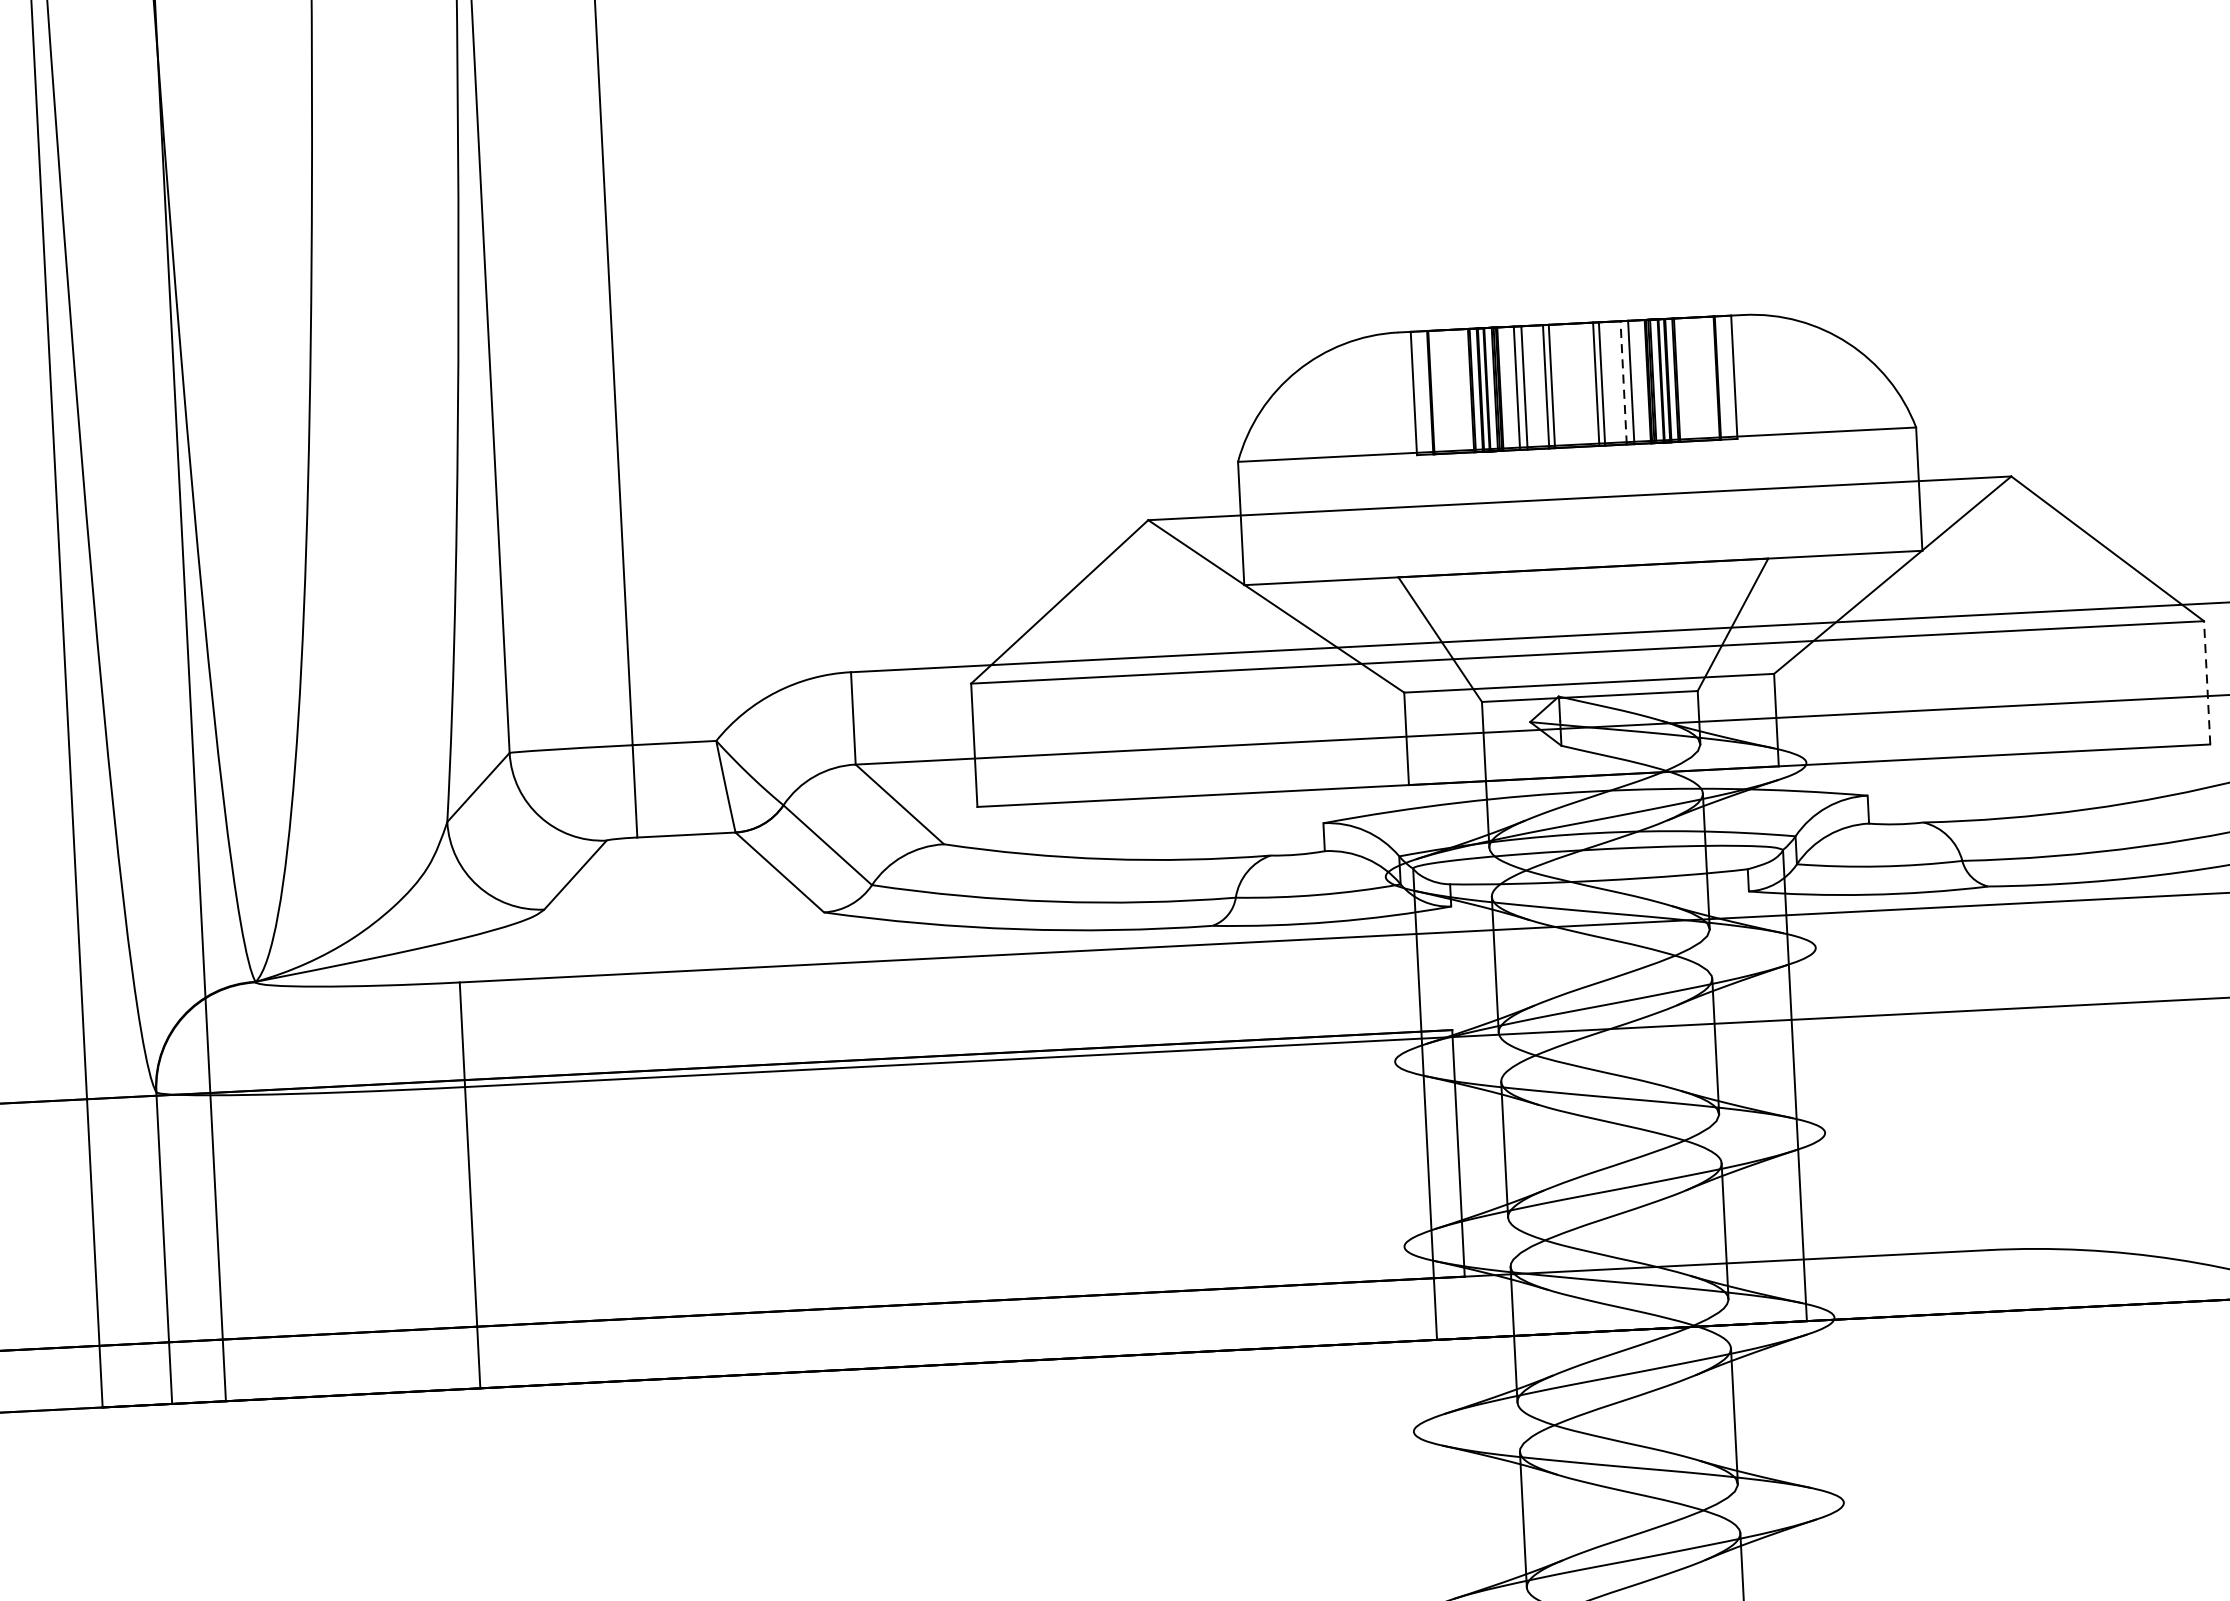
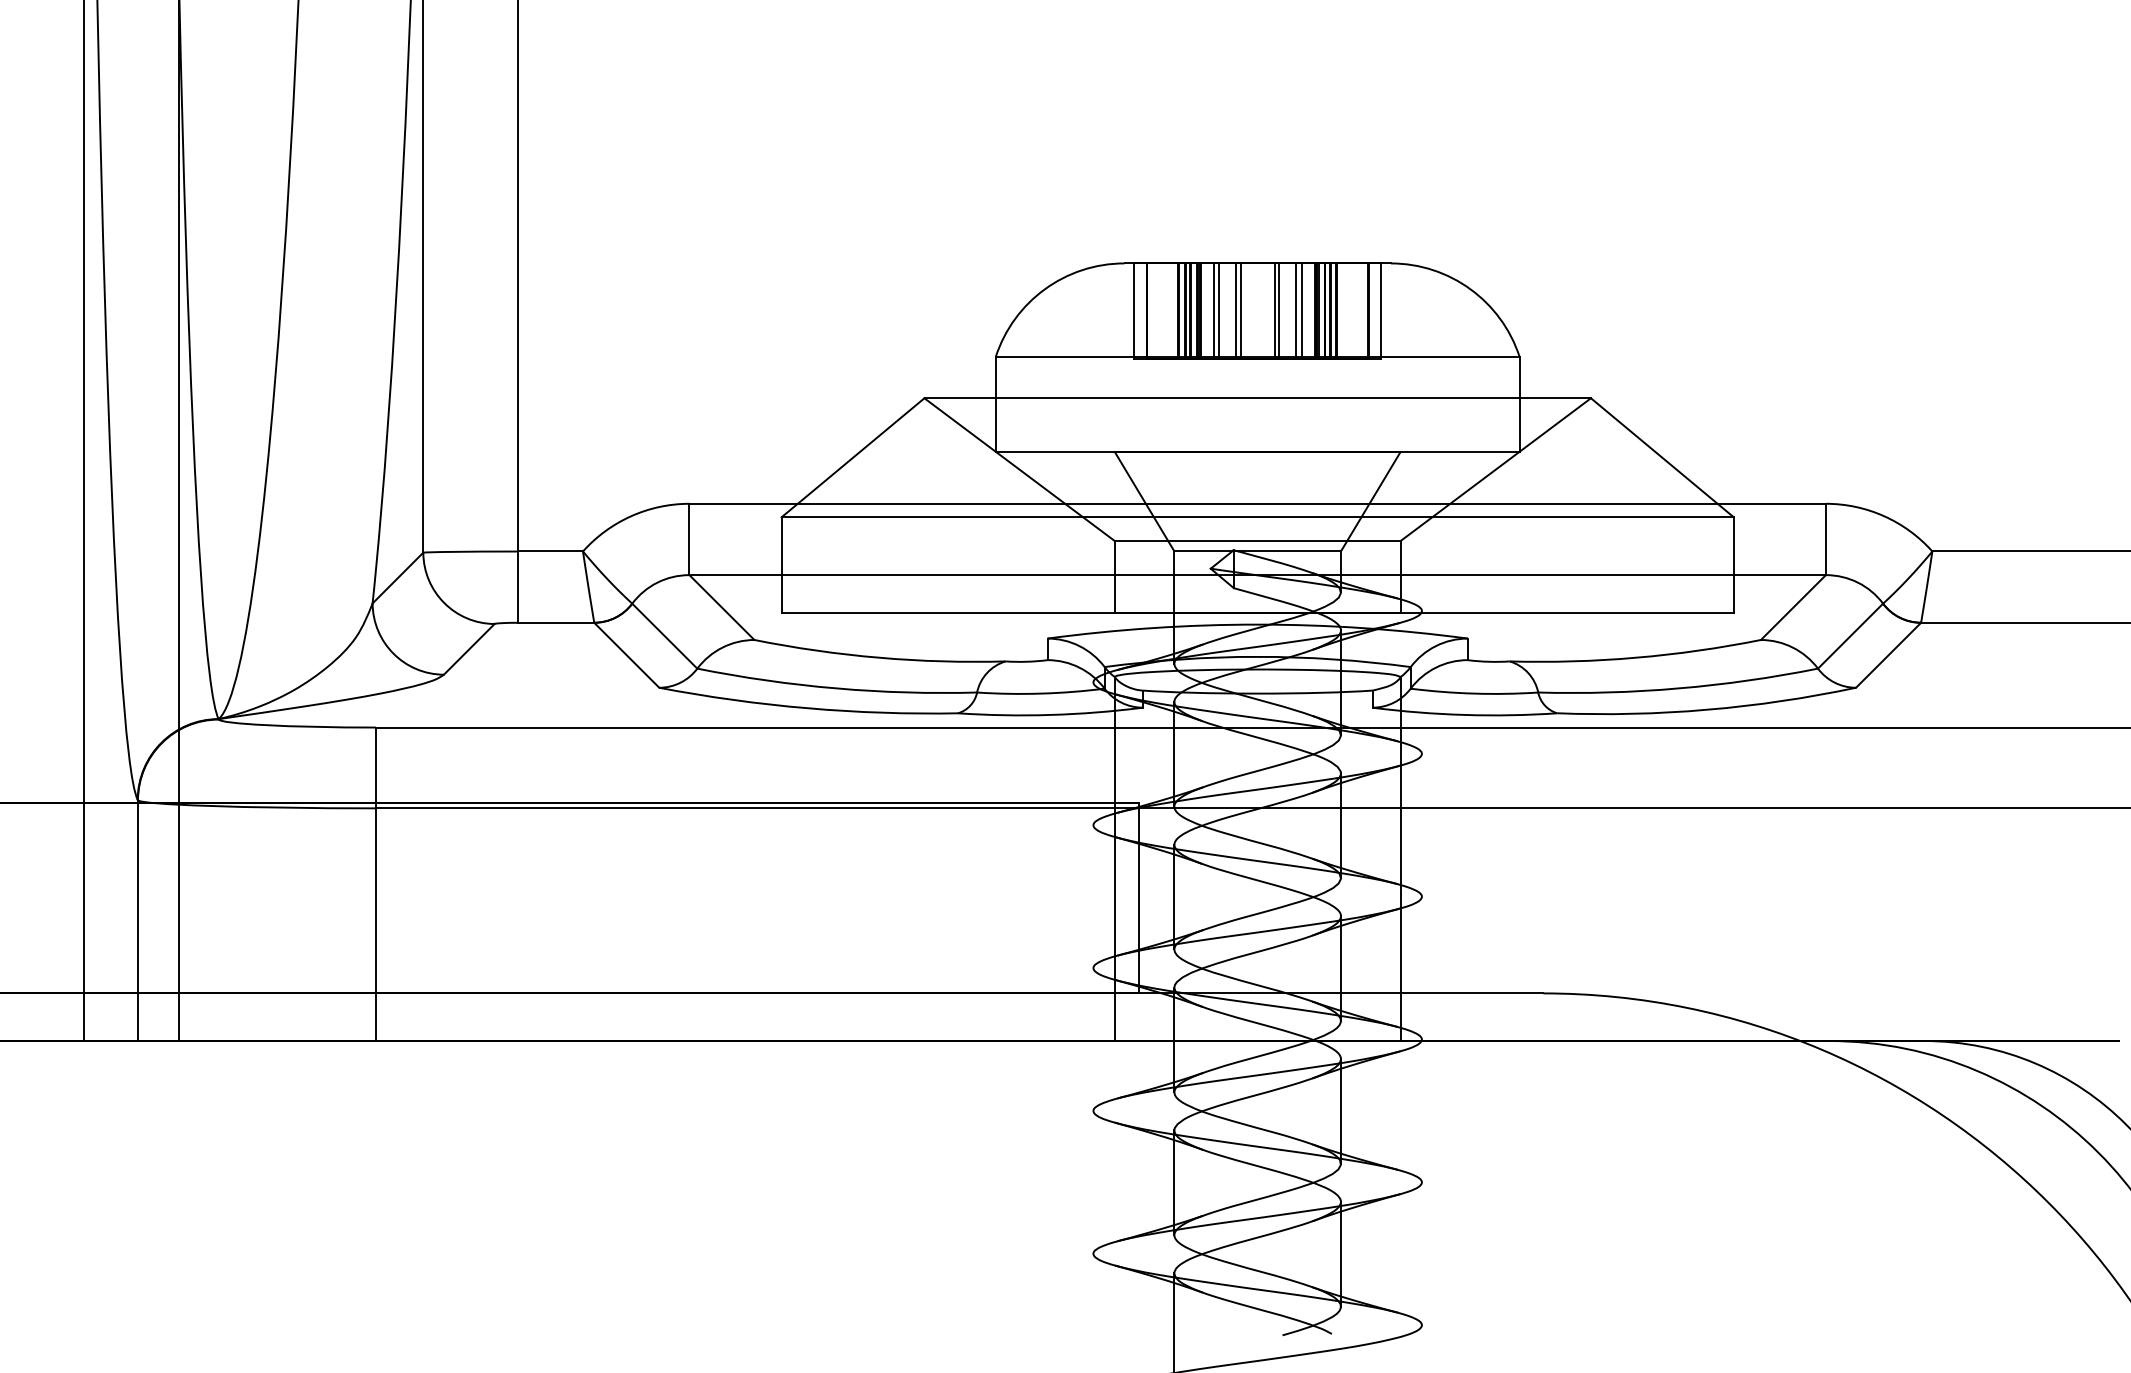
line: (1623, 383) -> (1295, 311), dashed -> solid
line: (2206, 682) -> (1733, 564), dashed -> solid

